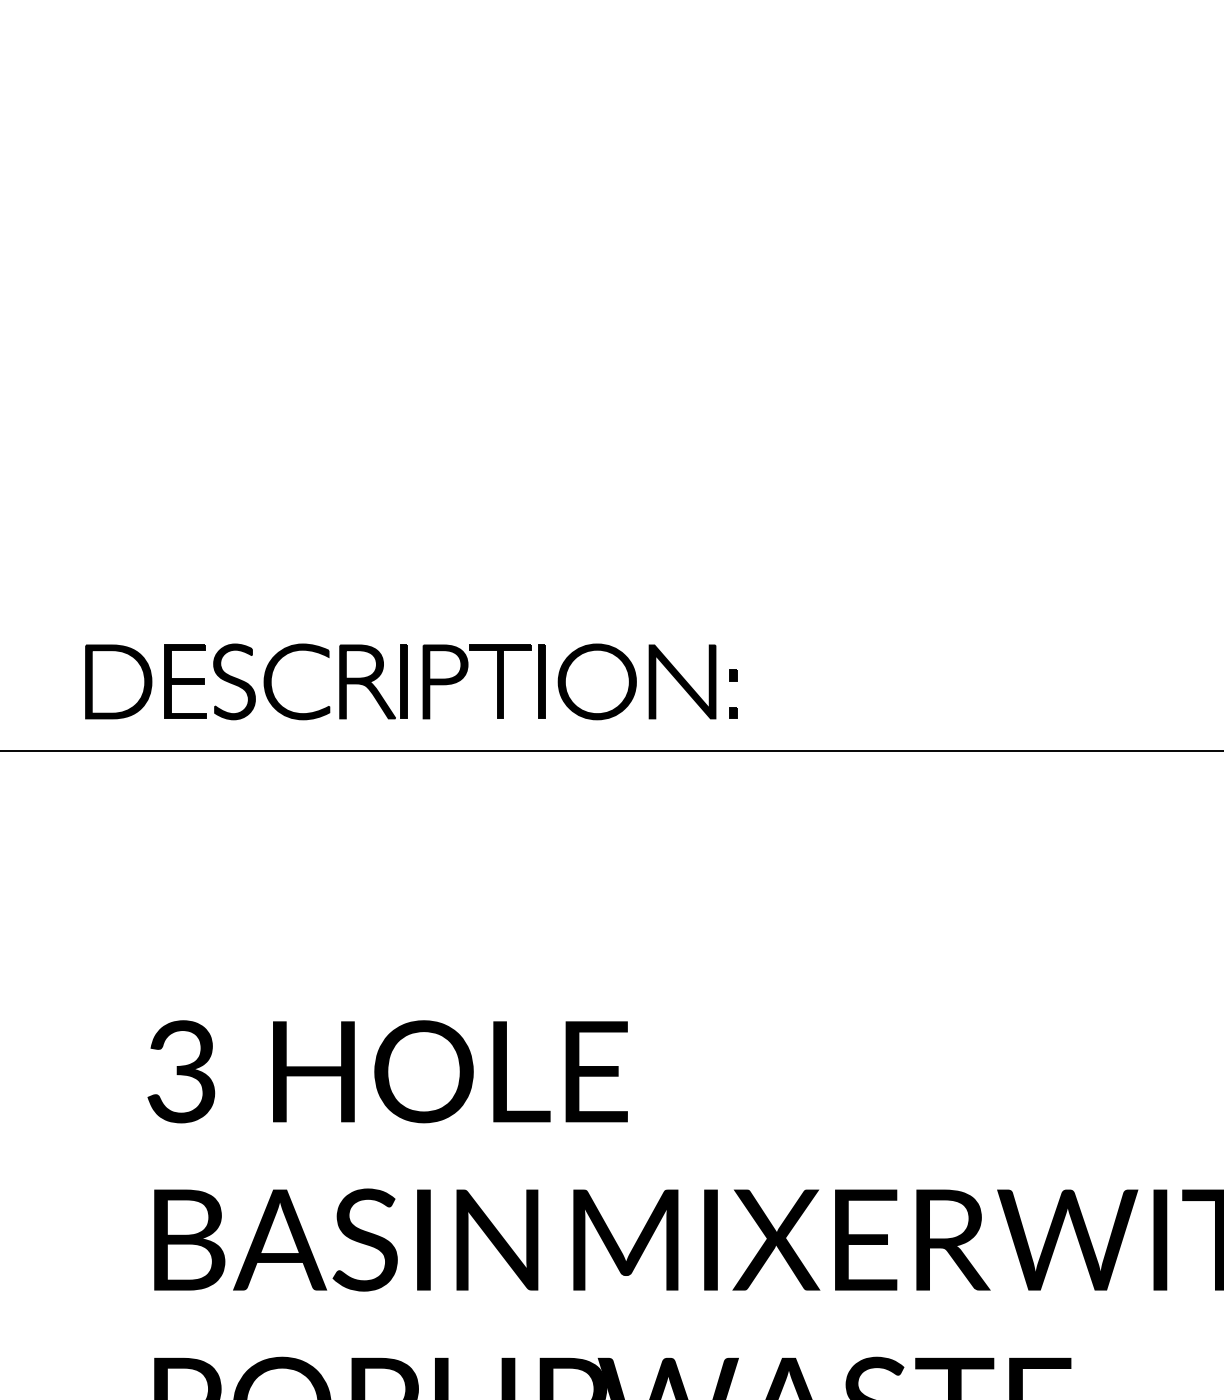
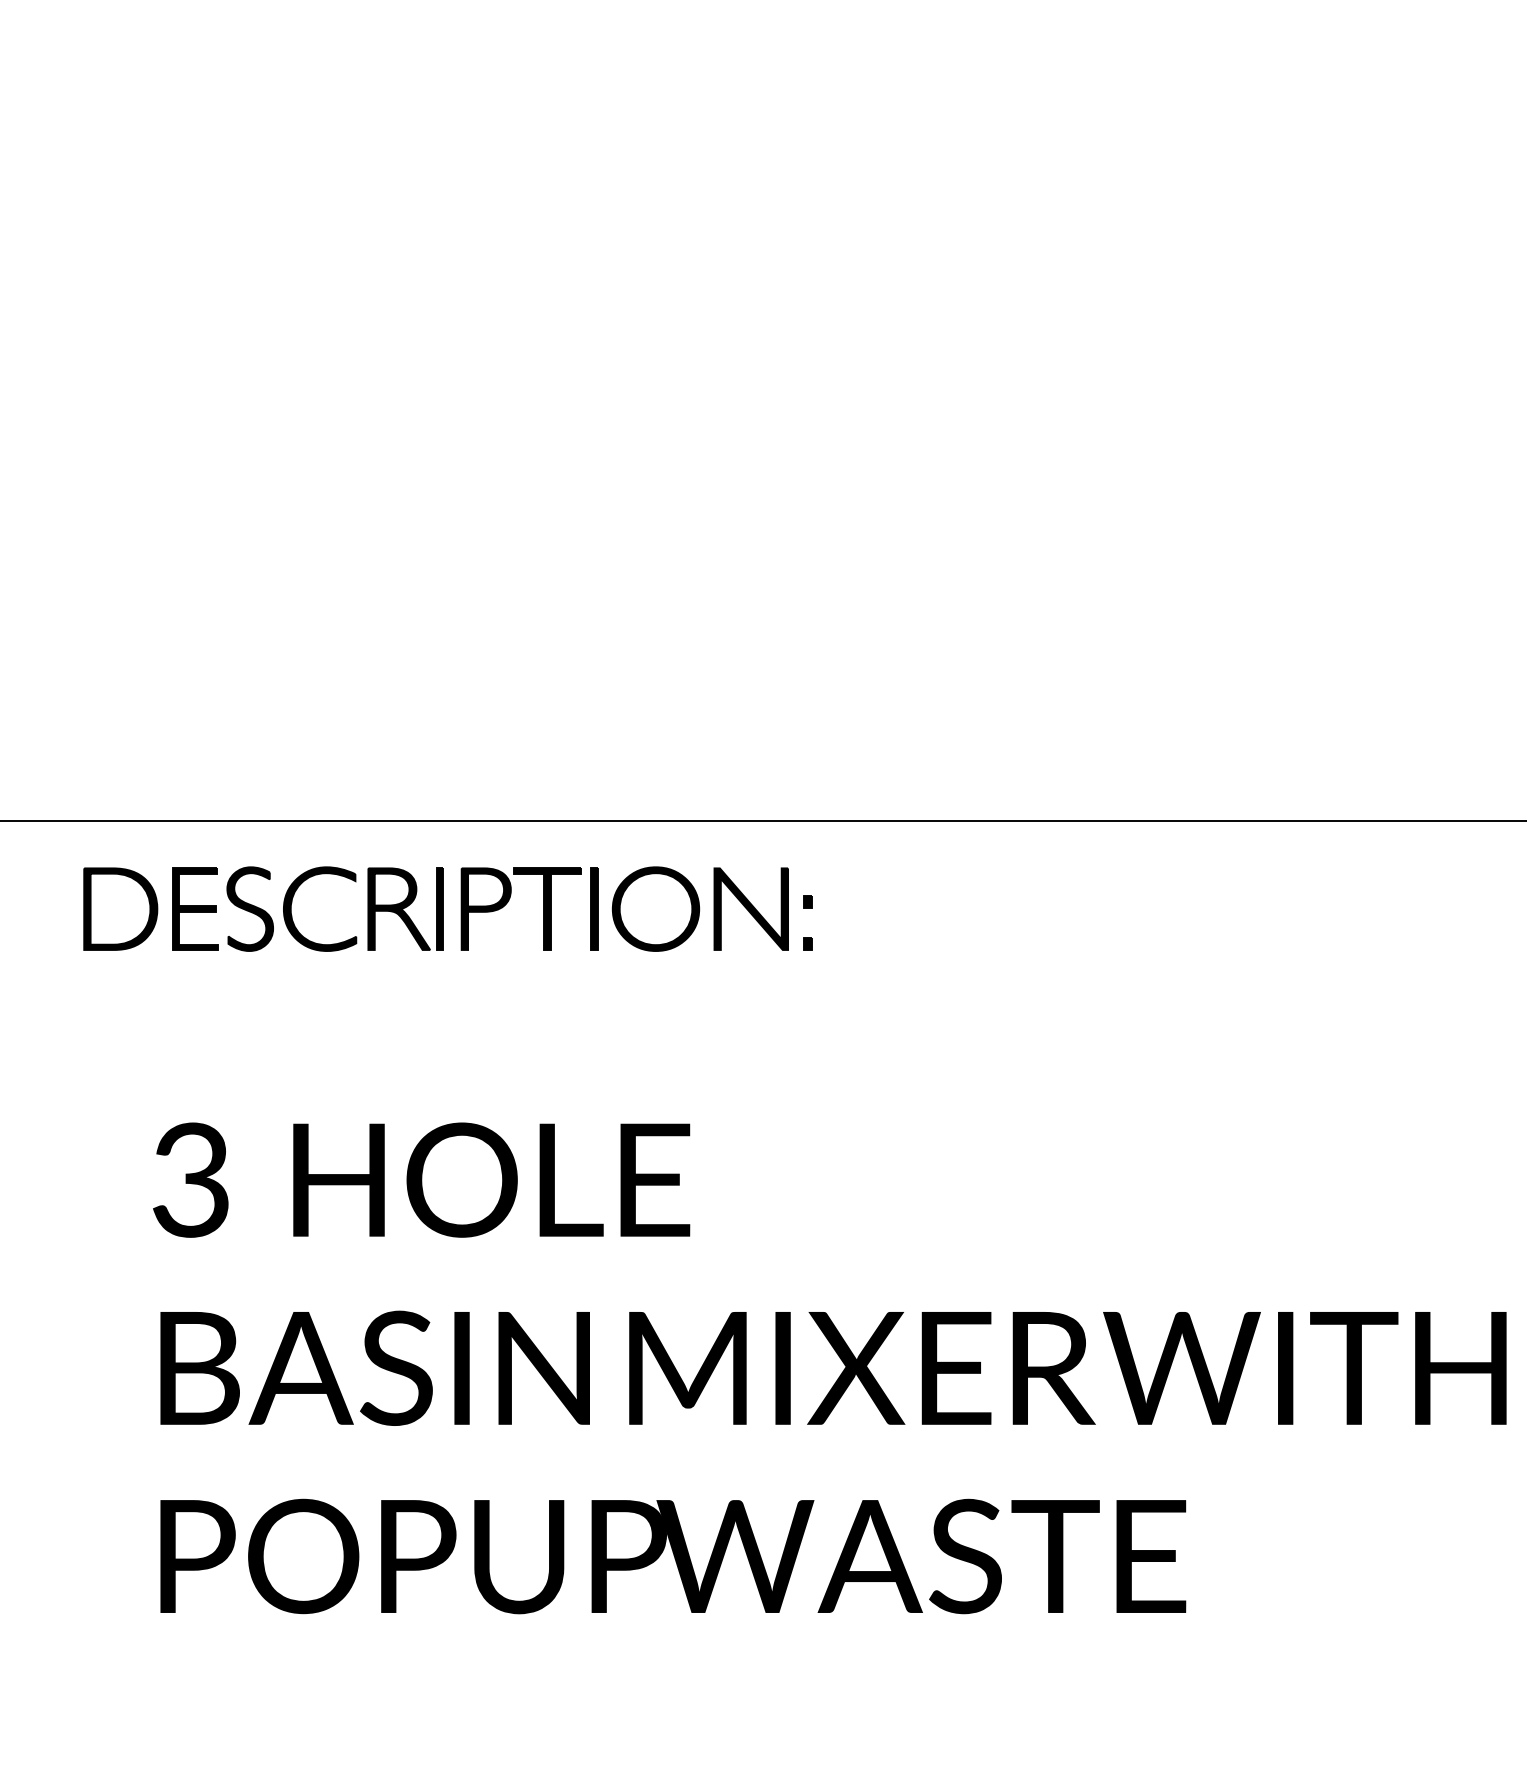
part: (410, 681) -> (447, 908), moved

